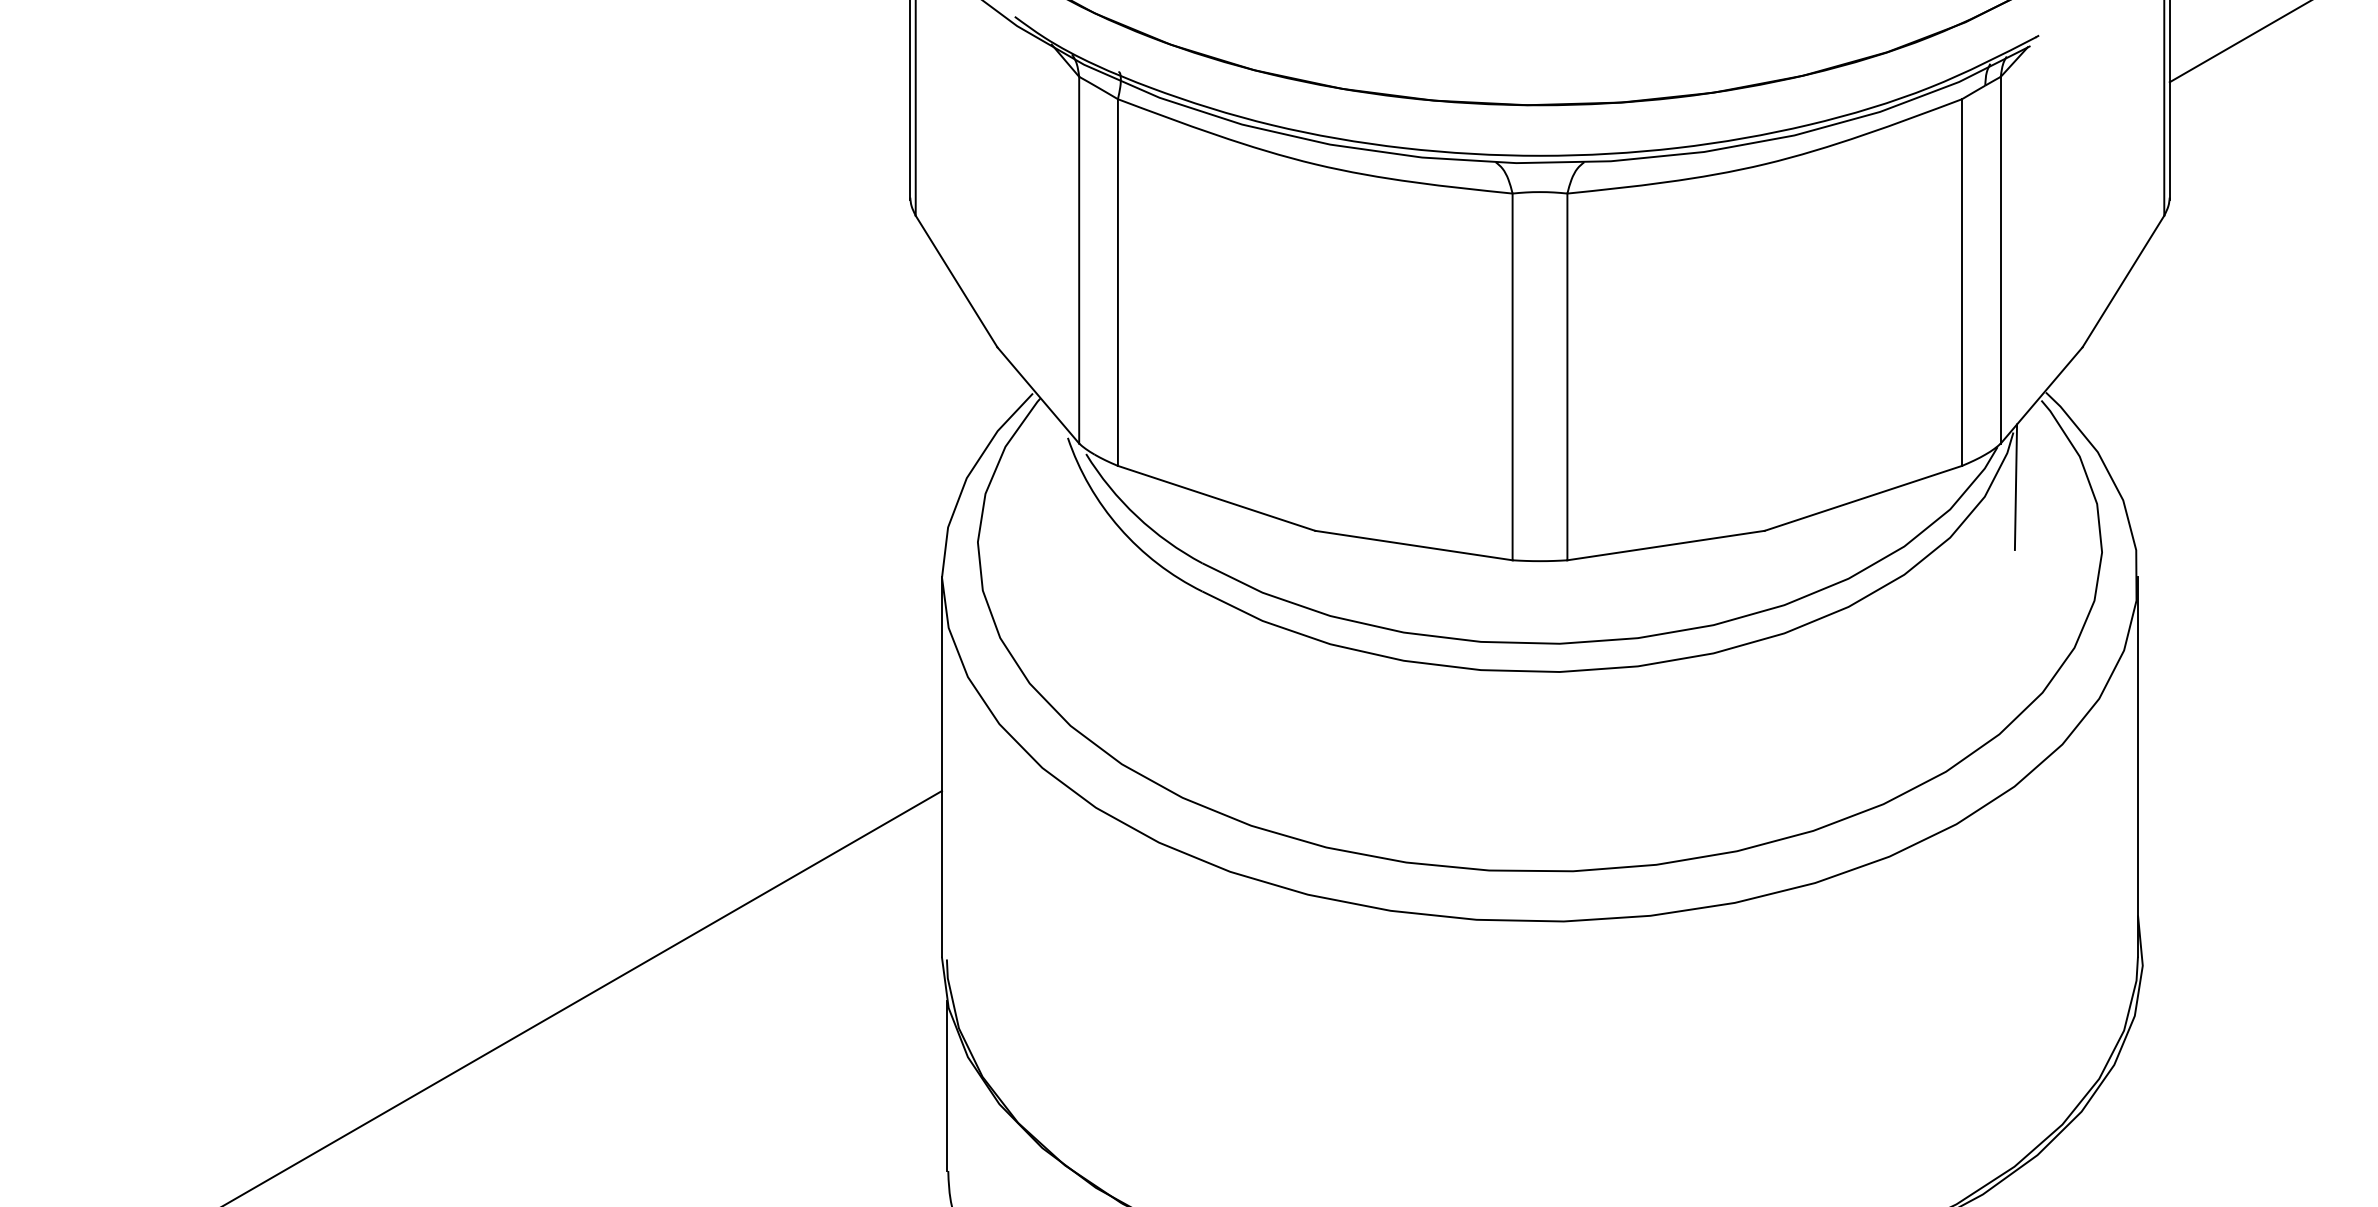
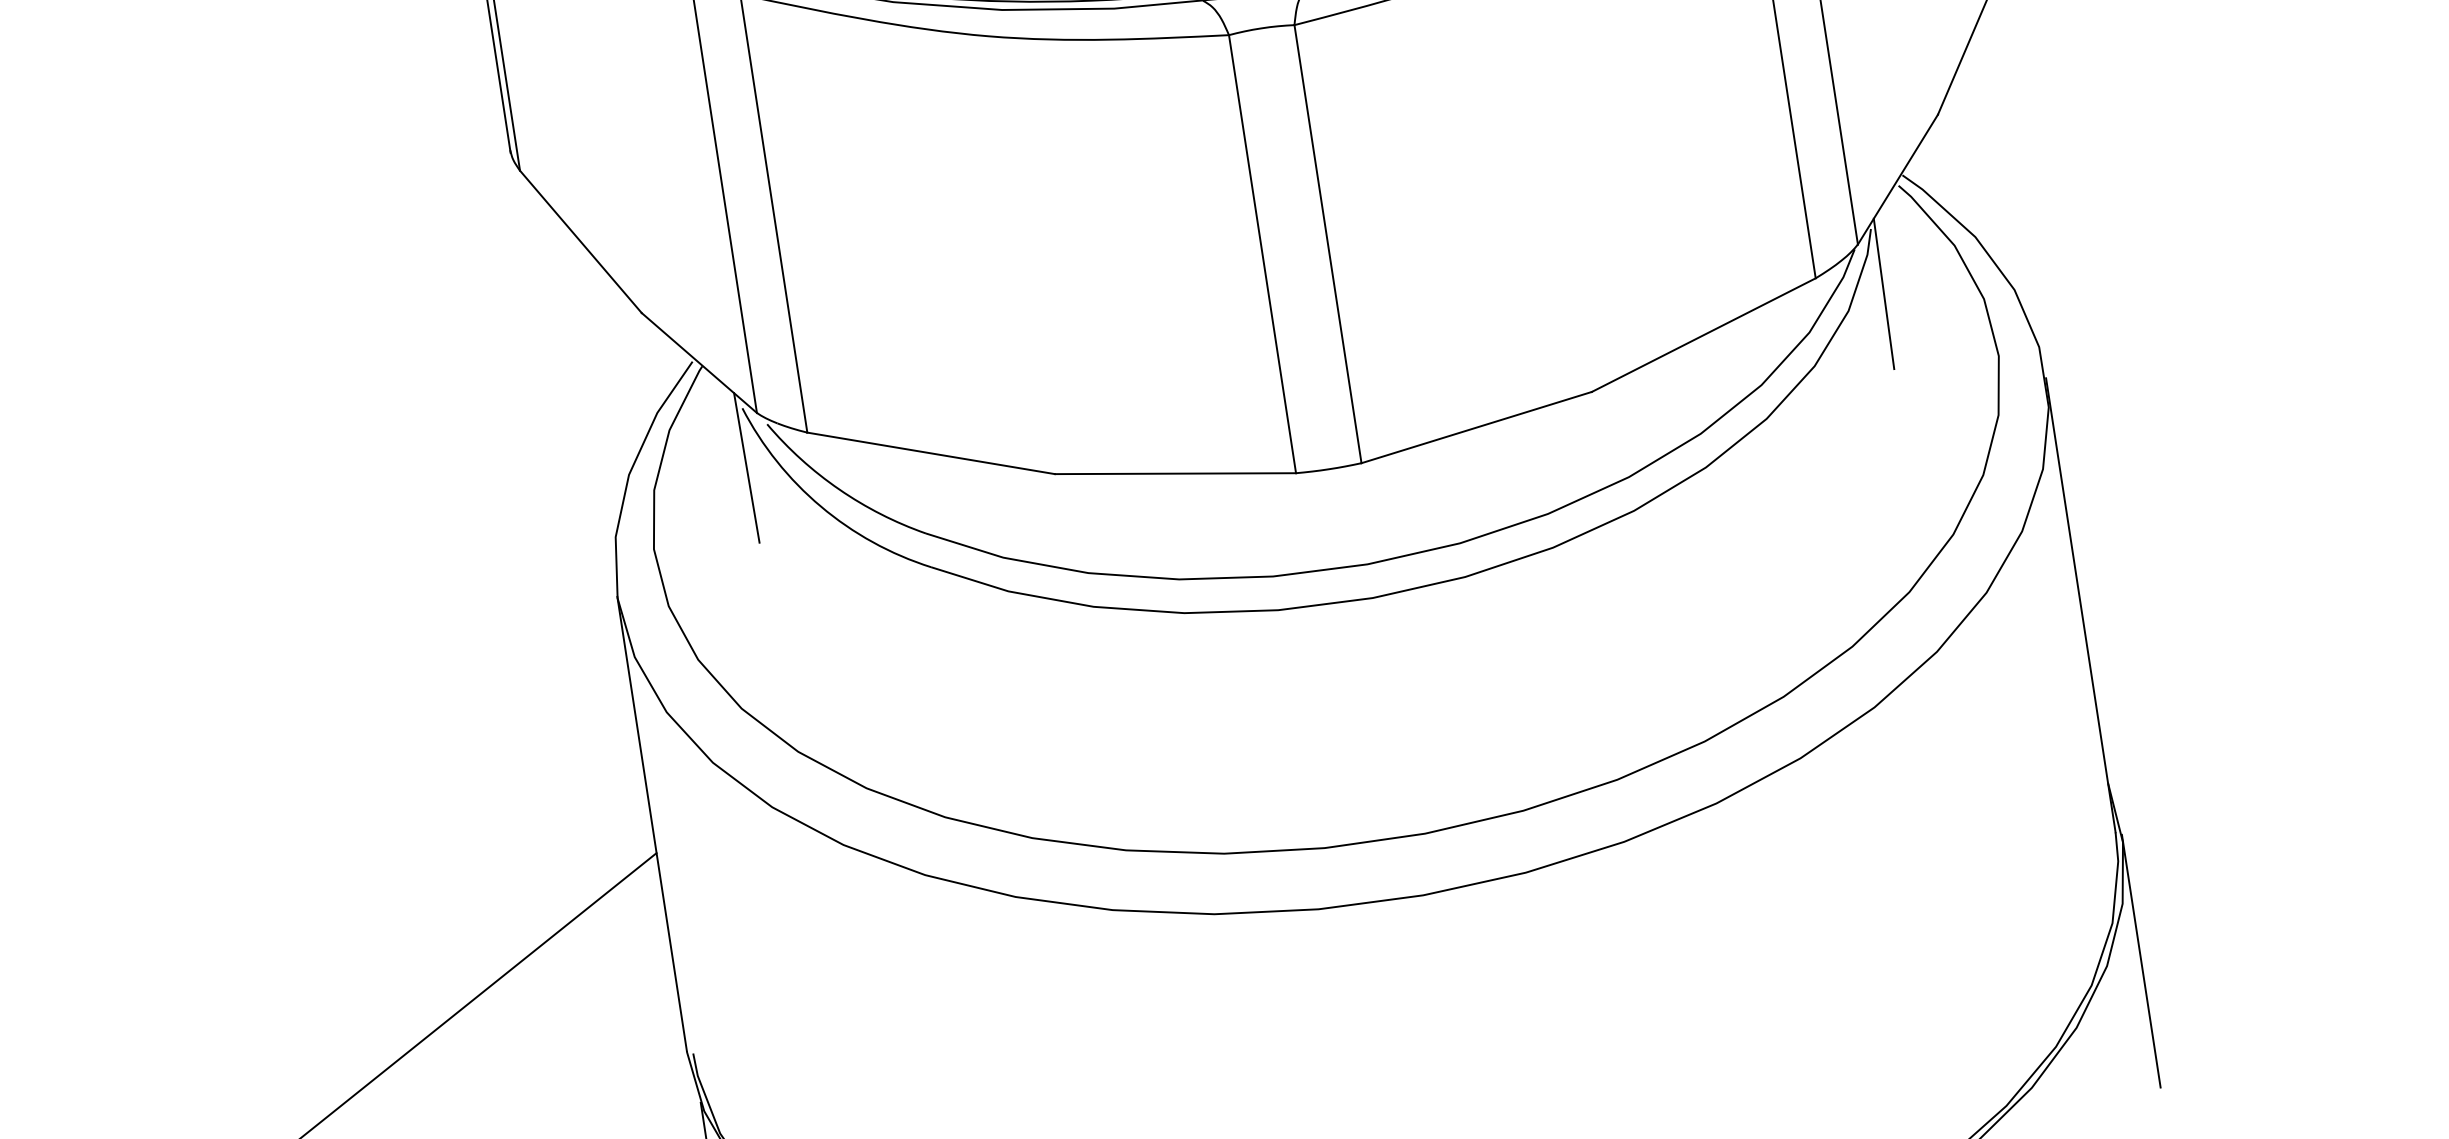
line: (1063, 486) -> (746, 467), added
line: (2142, 1064) -> (2140, 960), added

